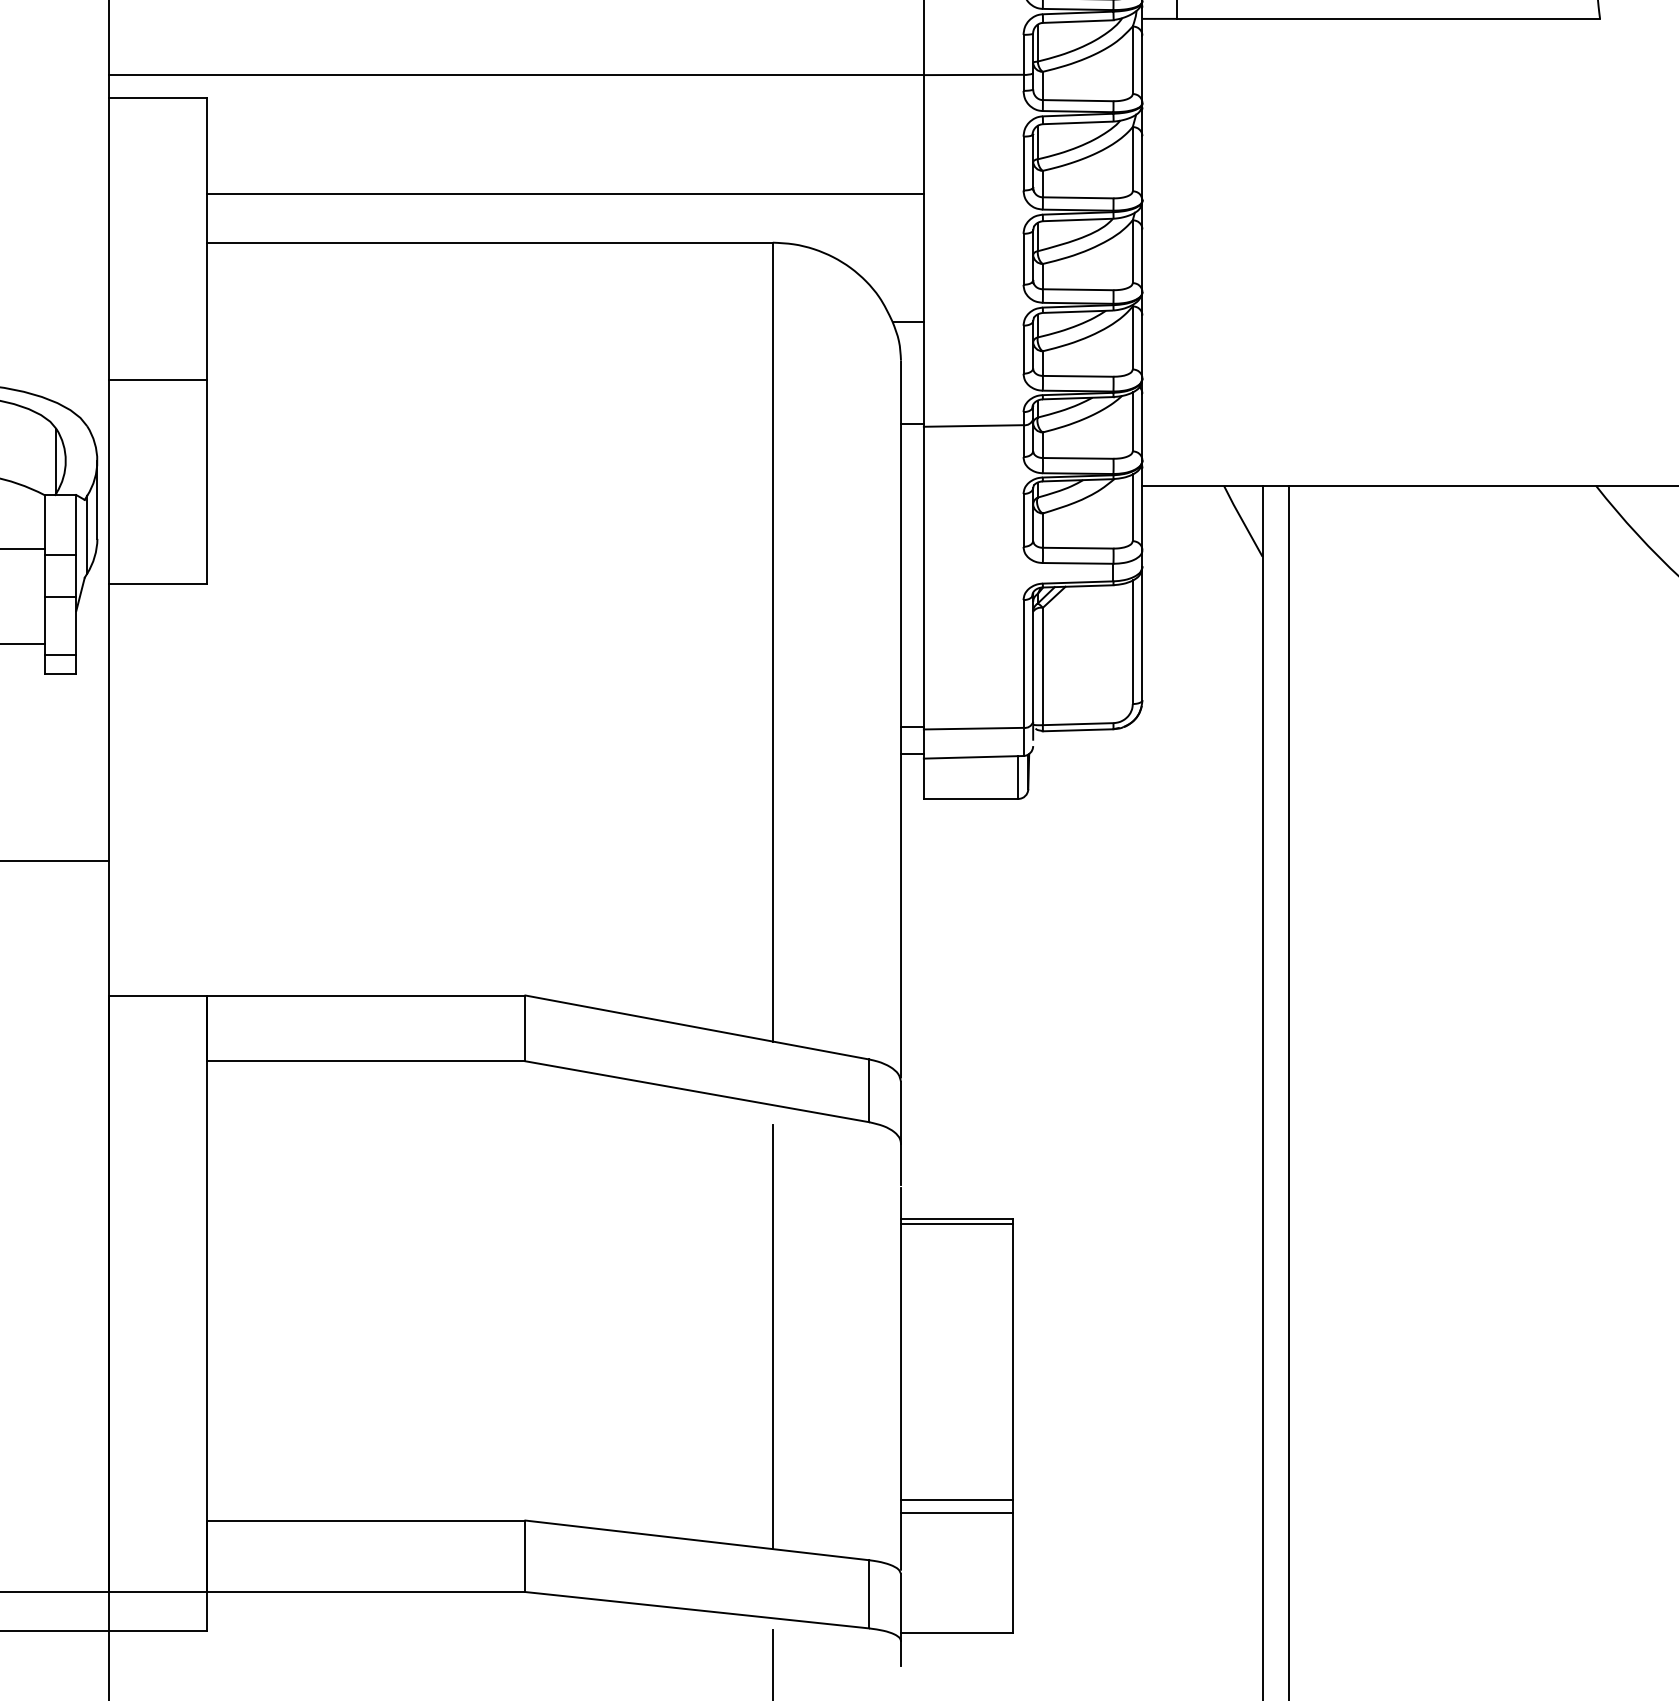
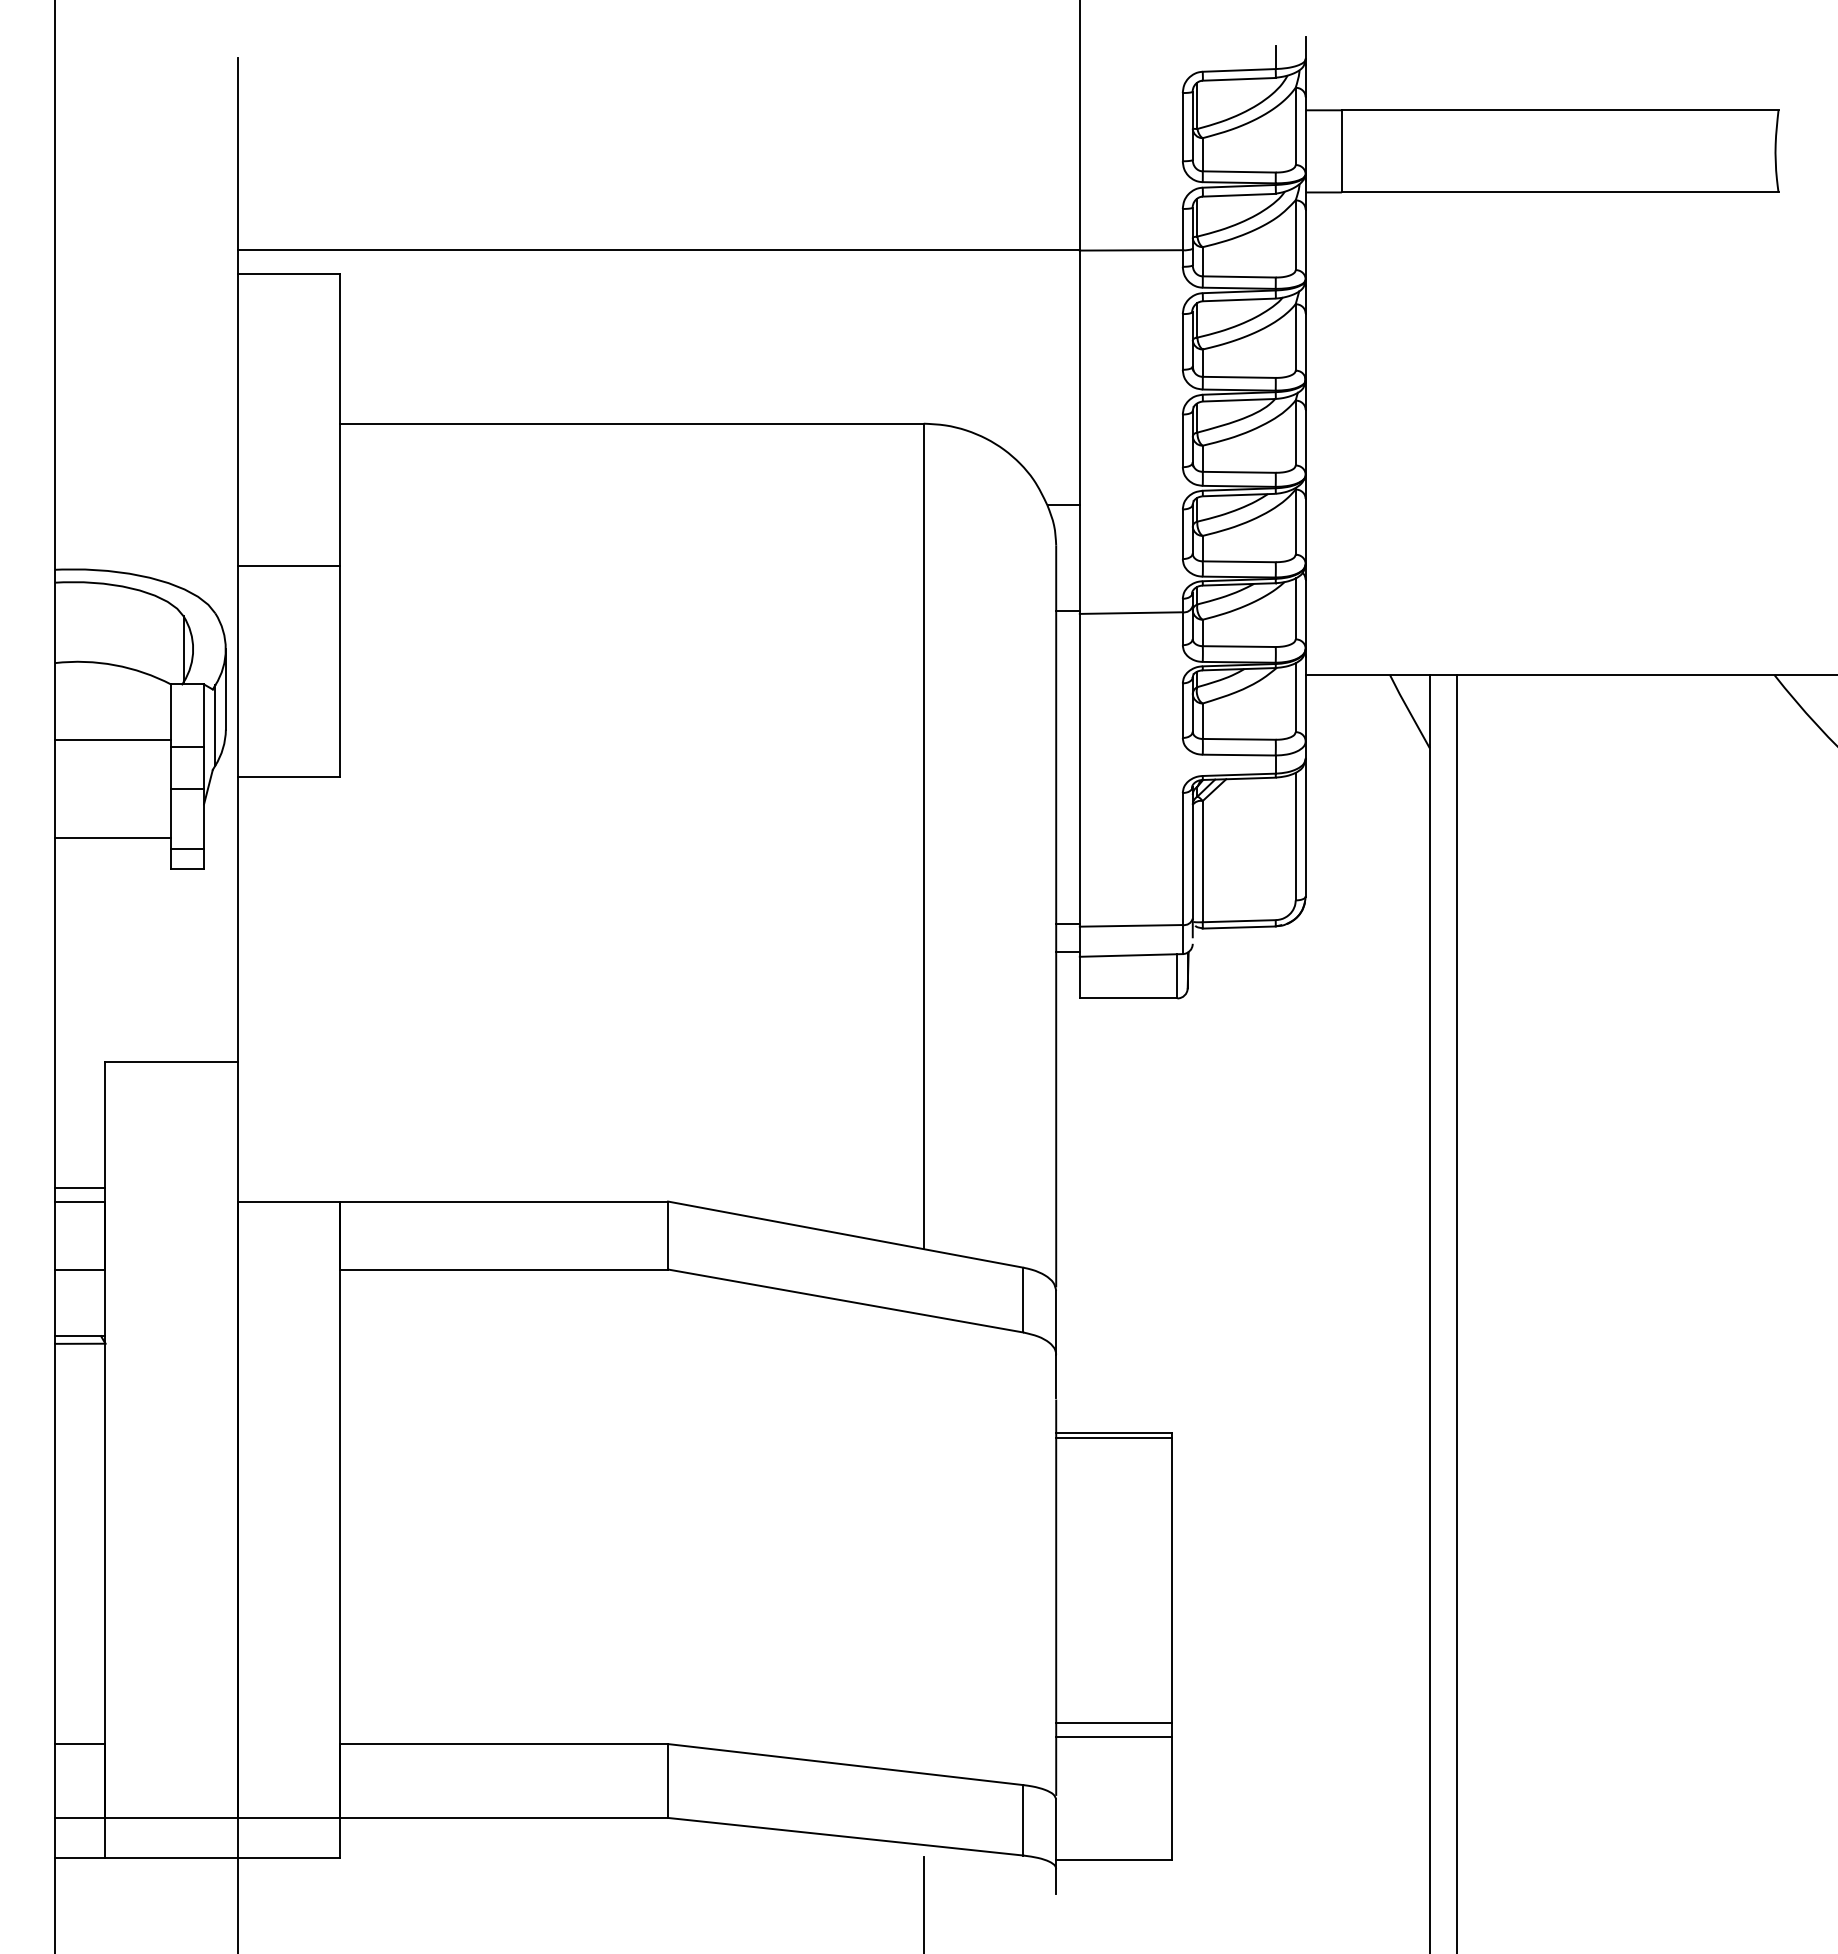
line: (565, 194) -> (709, 373), removed
line: (772, 1337) -> (923, 1554), removed

